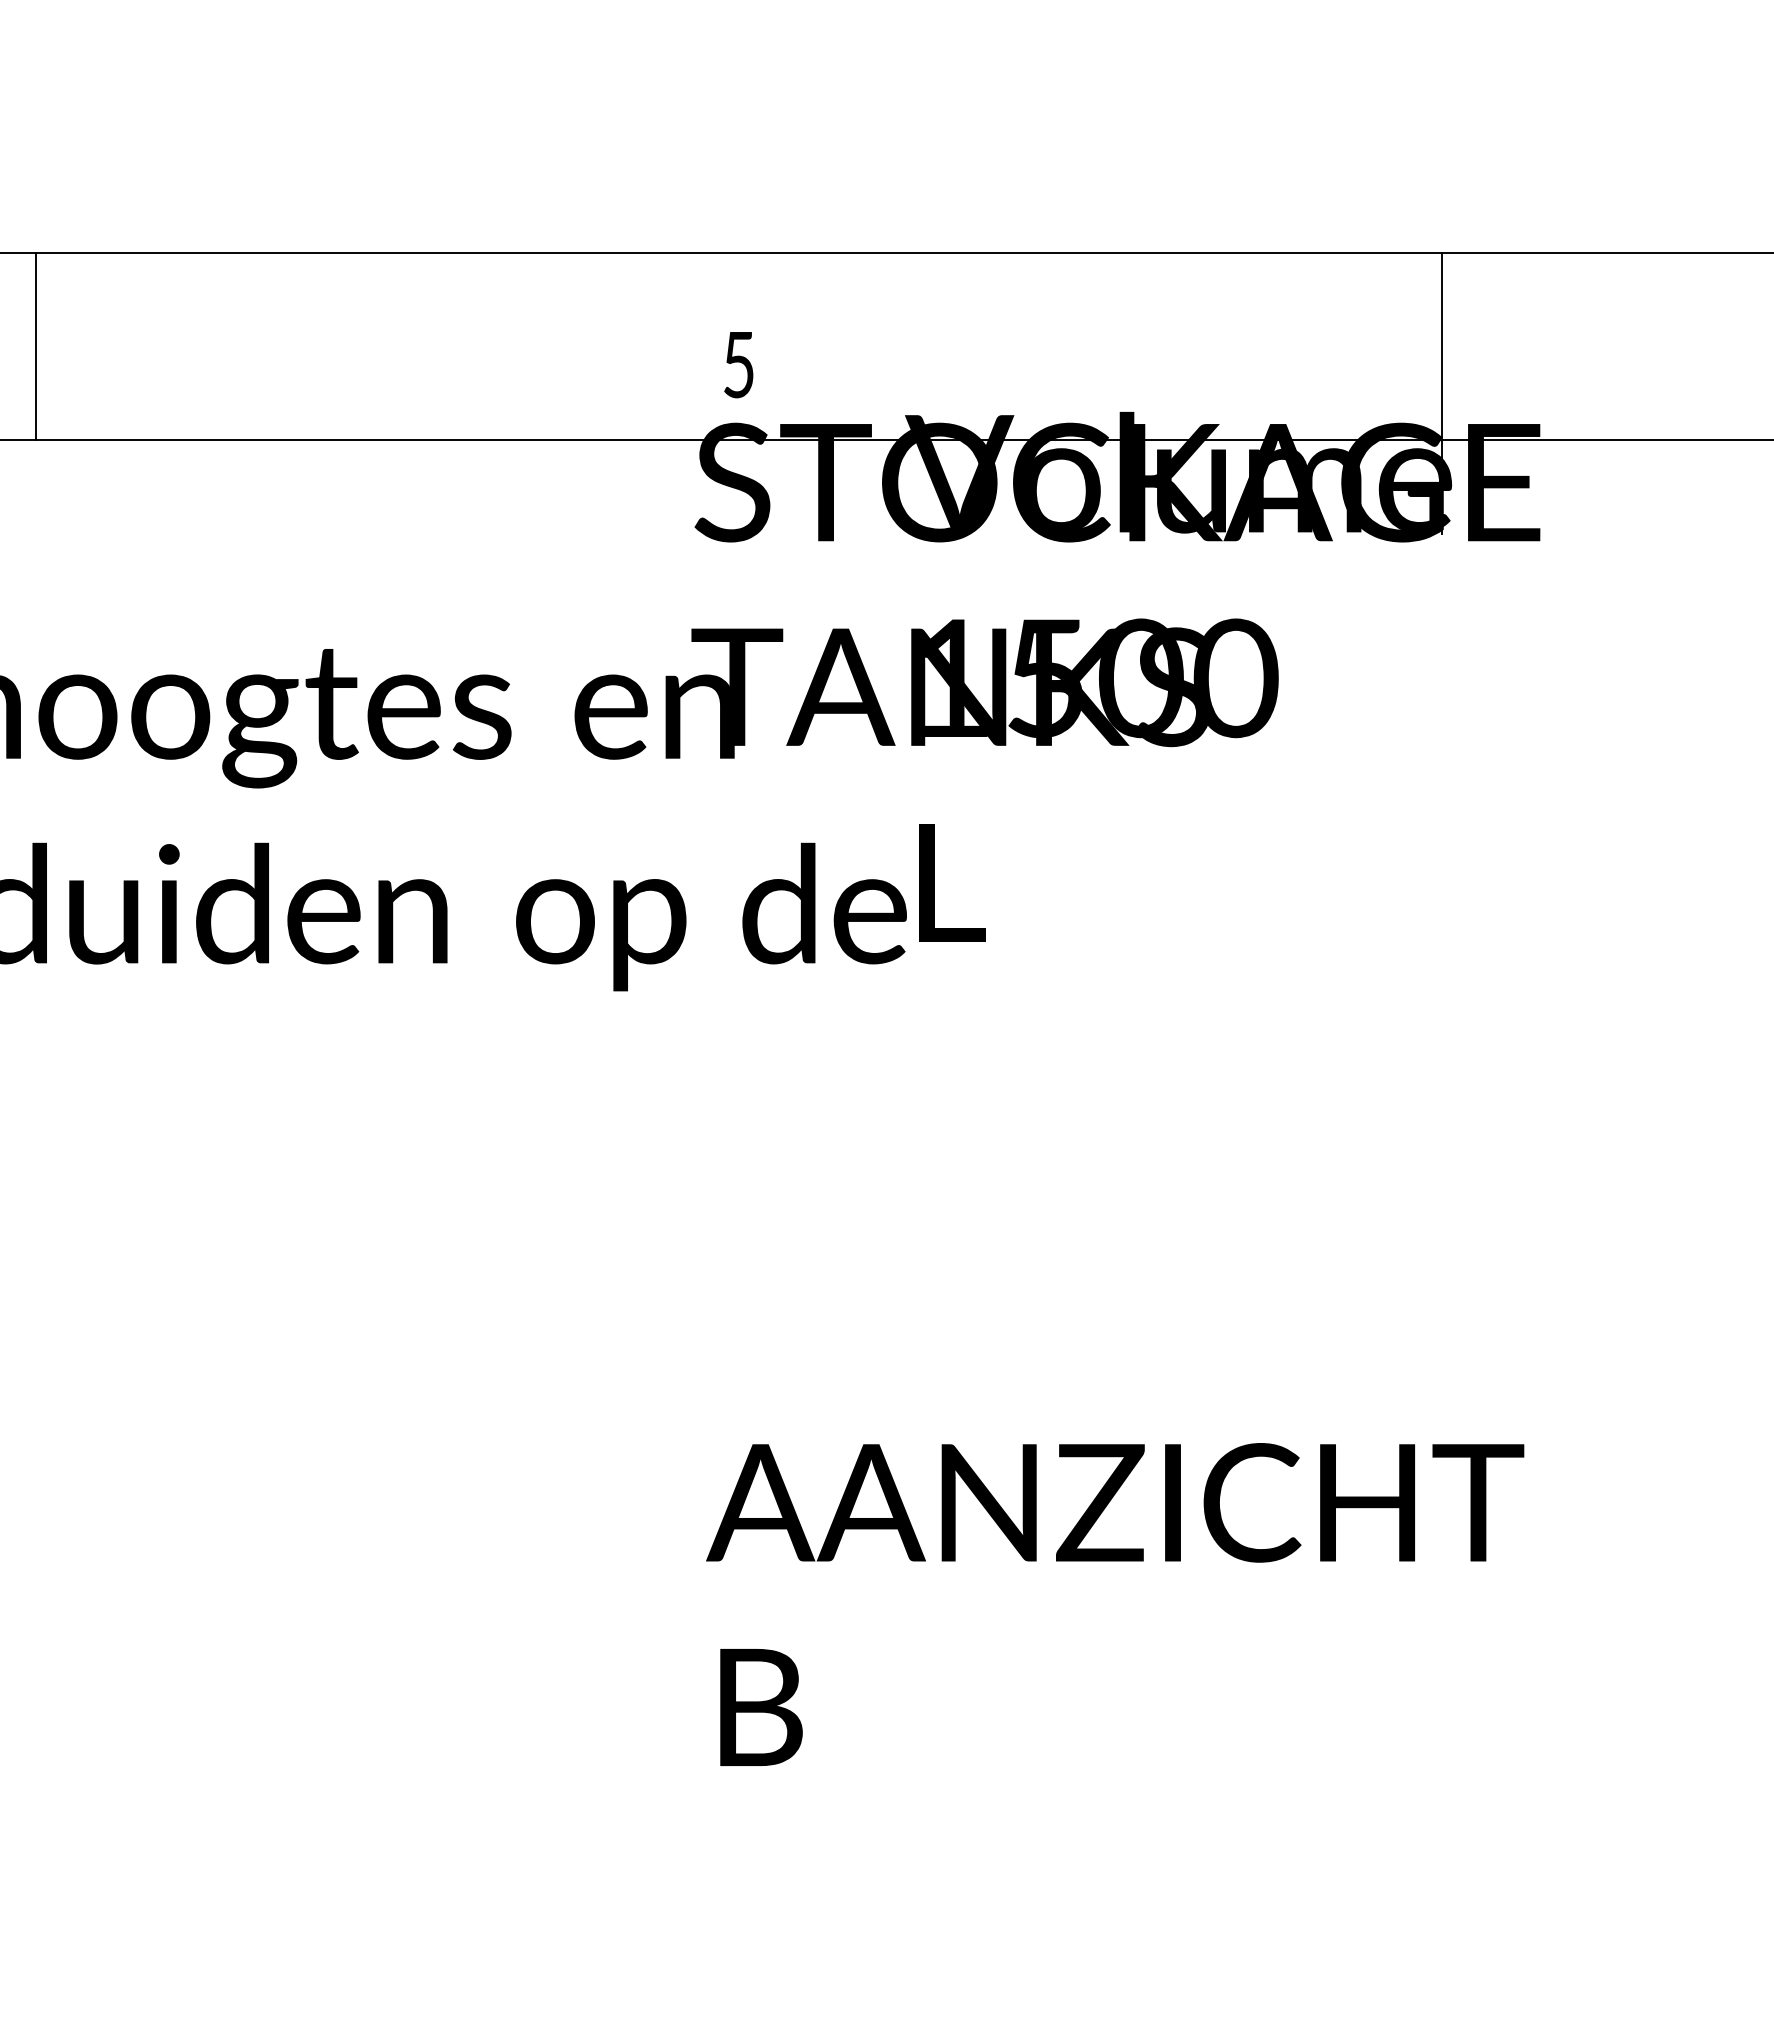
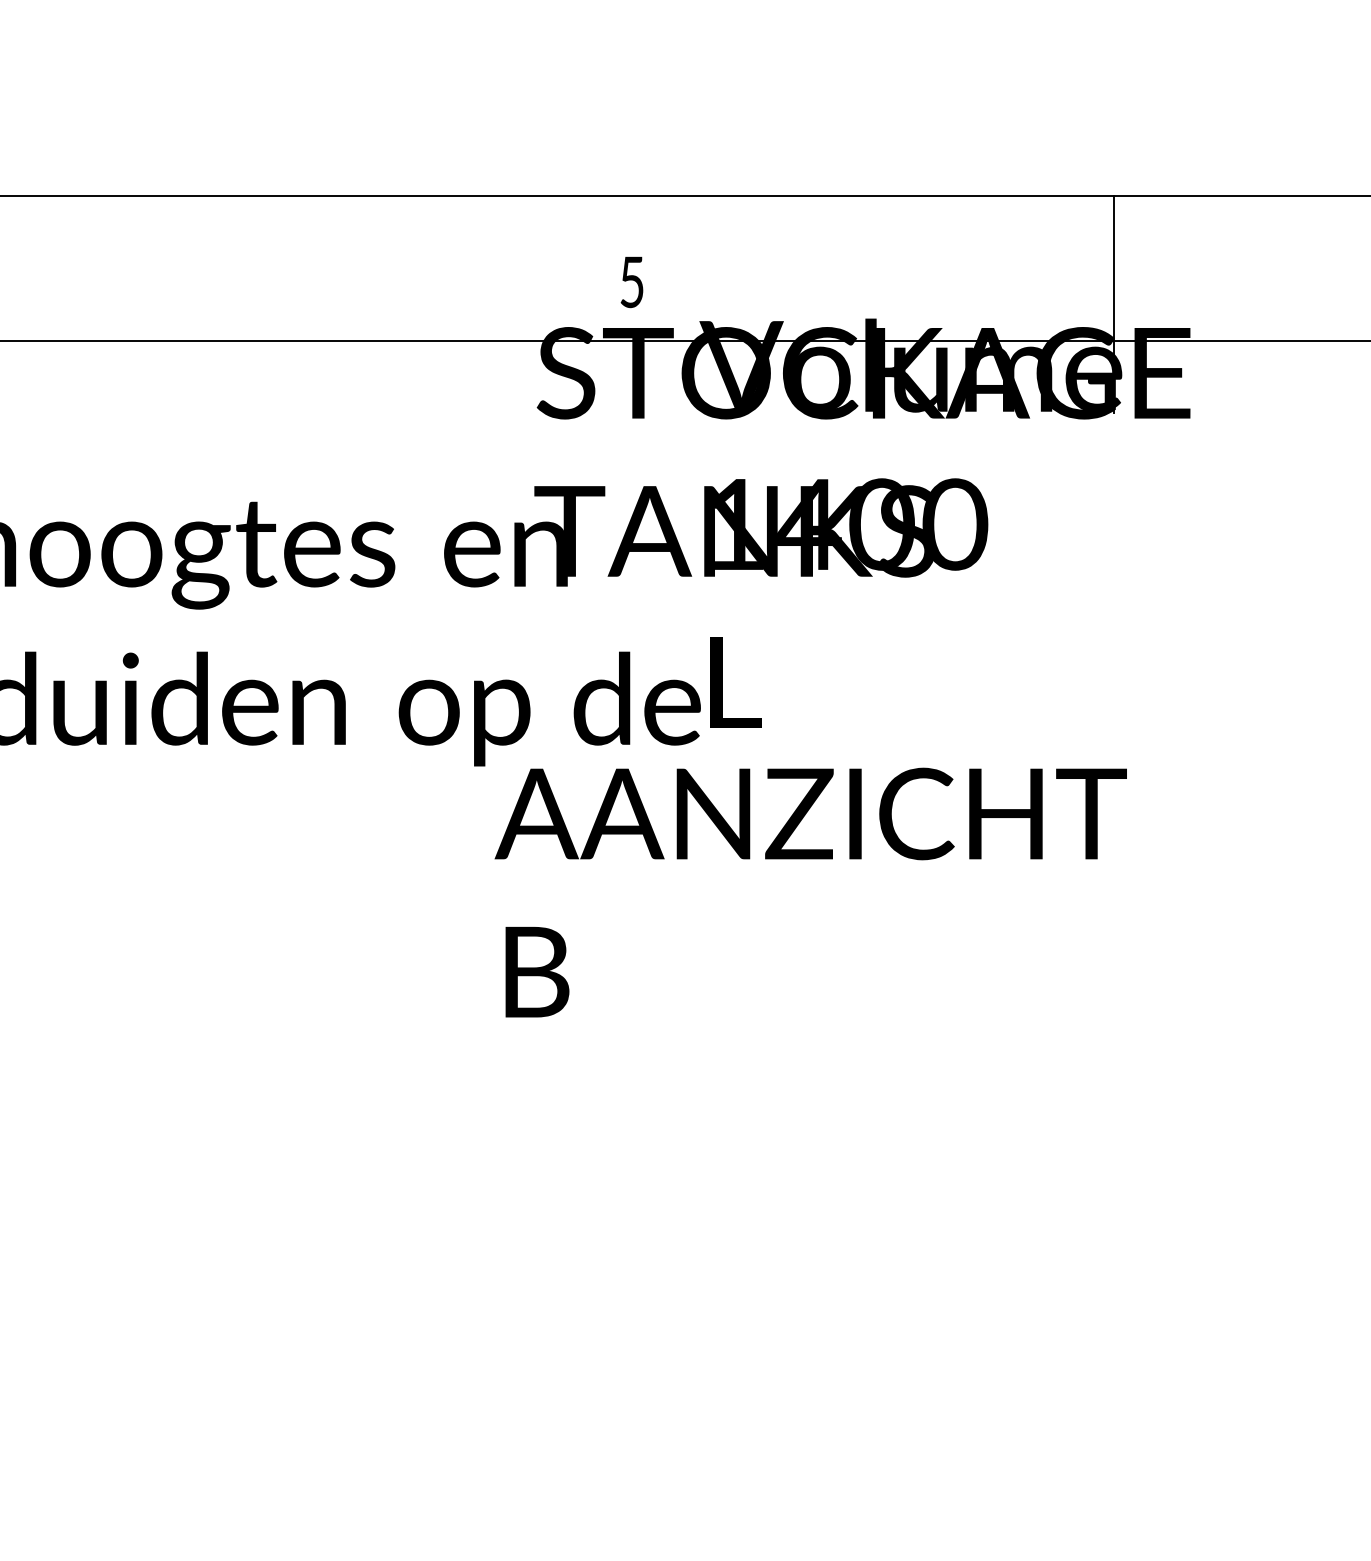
line: (35, 346) -> (27, 268), removed
text: (738, 365) -> (631, 282), moved
text: (1047, 678) -> (809, 524), 1500 -> 1400
text: (1115, 1604) -> (811, 892), moved

